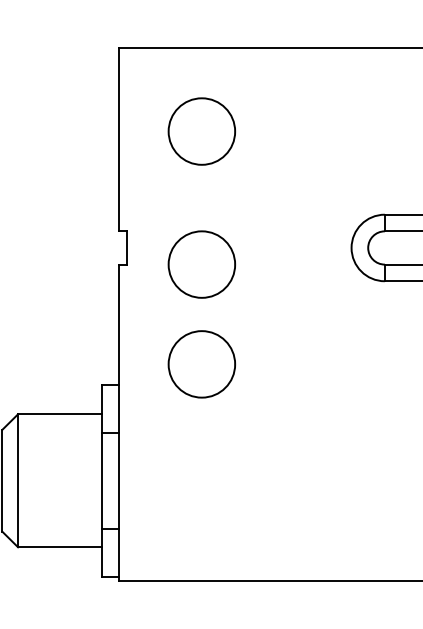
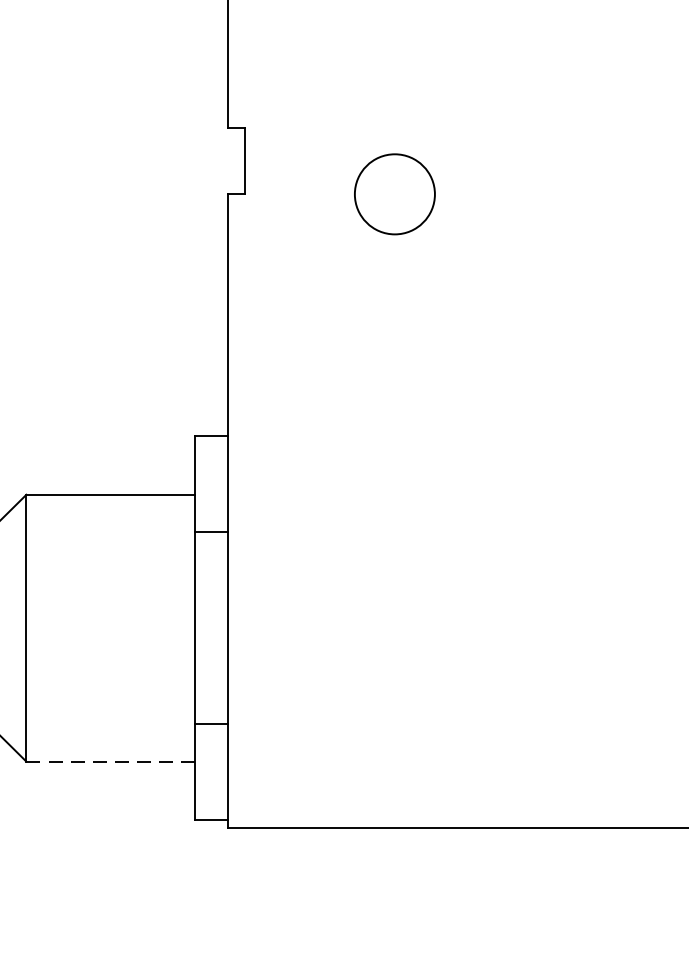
circle: (201, 264) -> (394, 194), size x0.6
circle: (201, 364) -> (394, 394), removed
line: (60, 547) -> (111, 762), solid -> dashed

